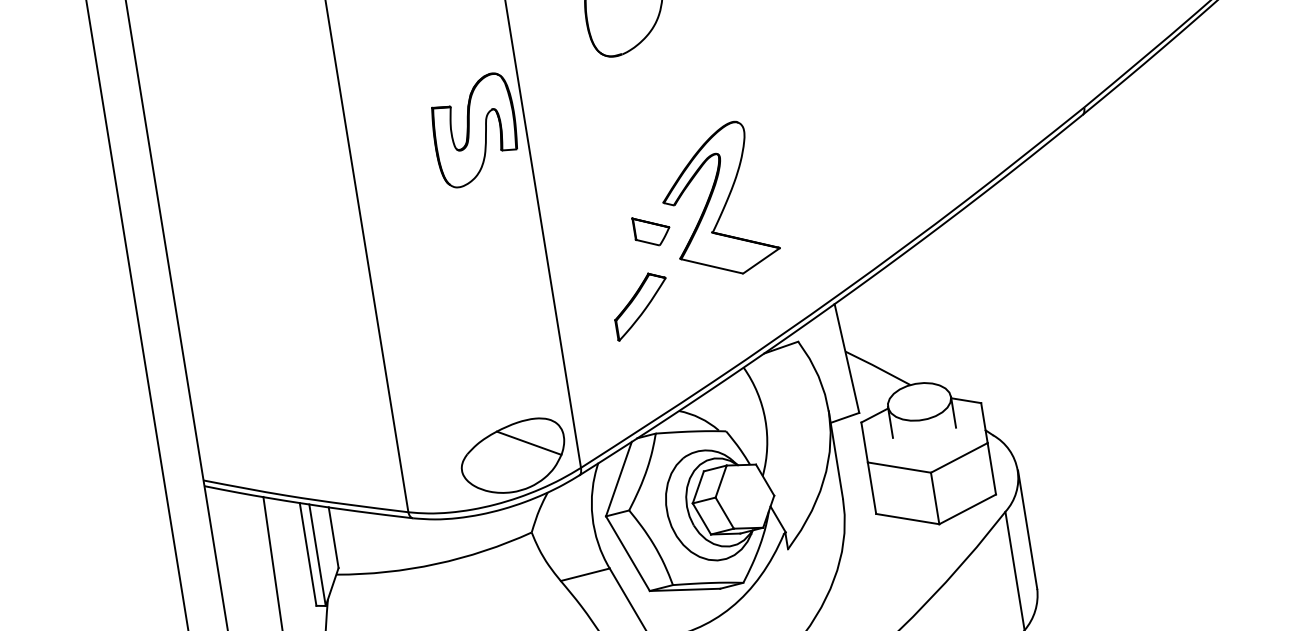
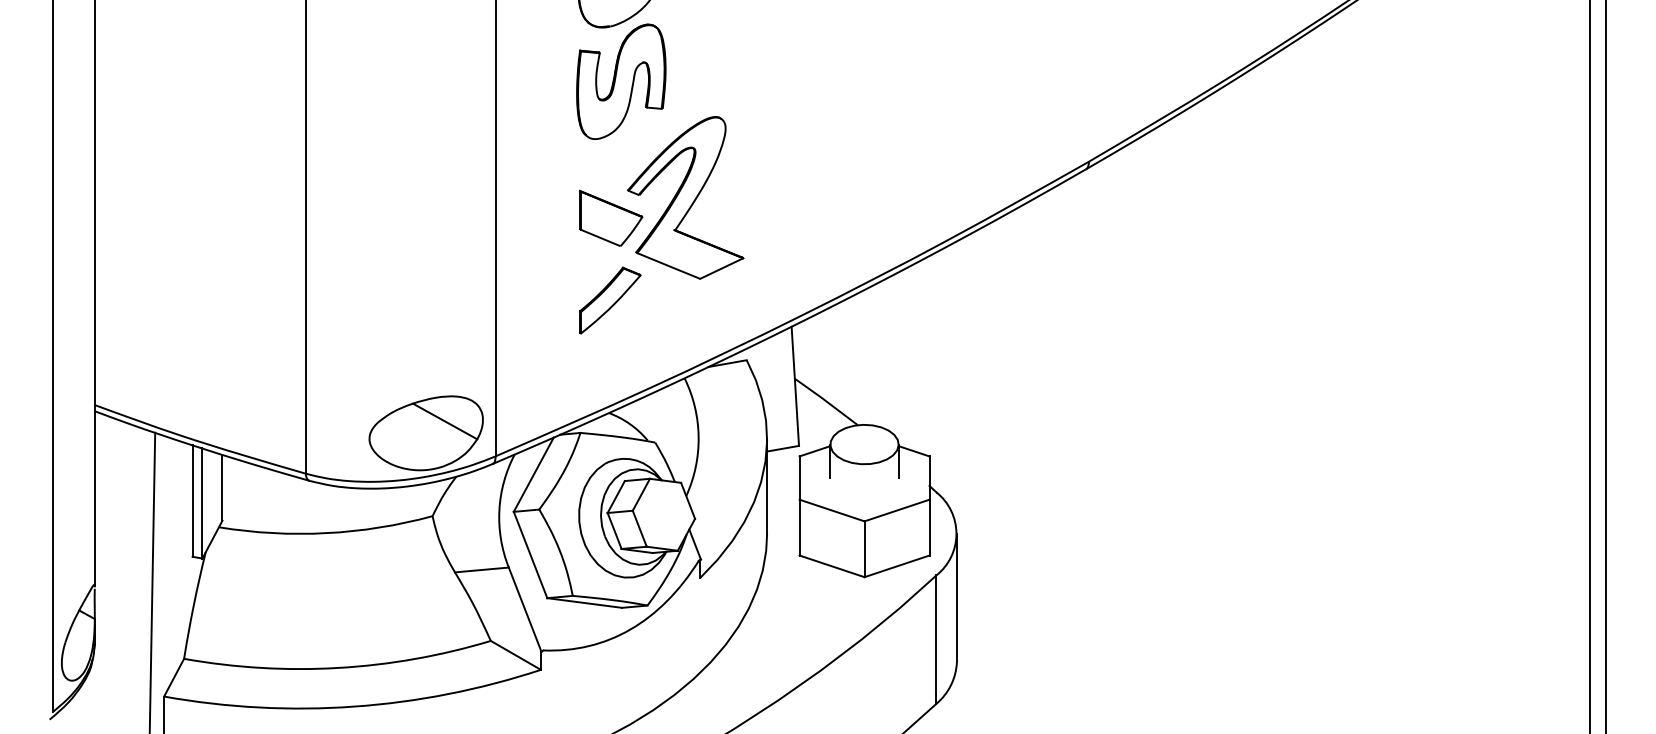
part: (475, 130) -> (621, 81), moved
part: (652, 230) -> (611, 217), size x1.67
part: (641, 305) -> (610, 300), moved

